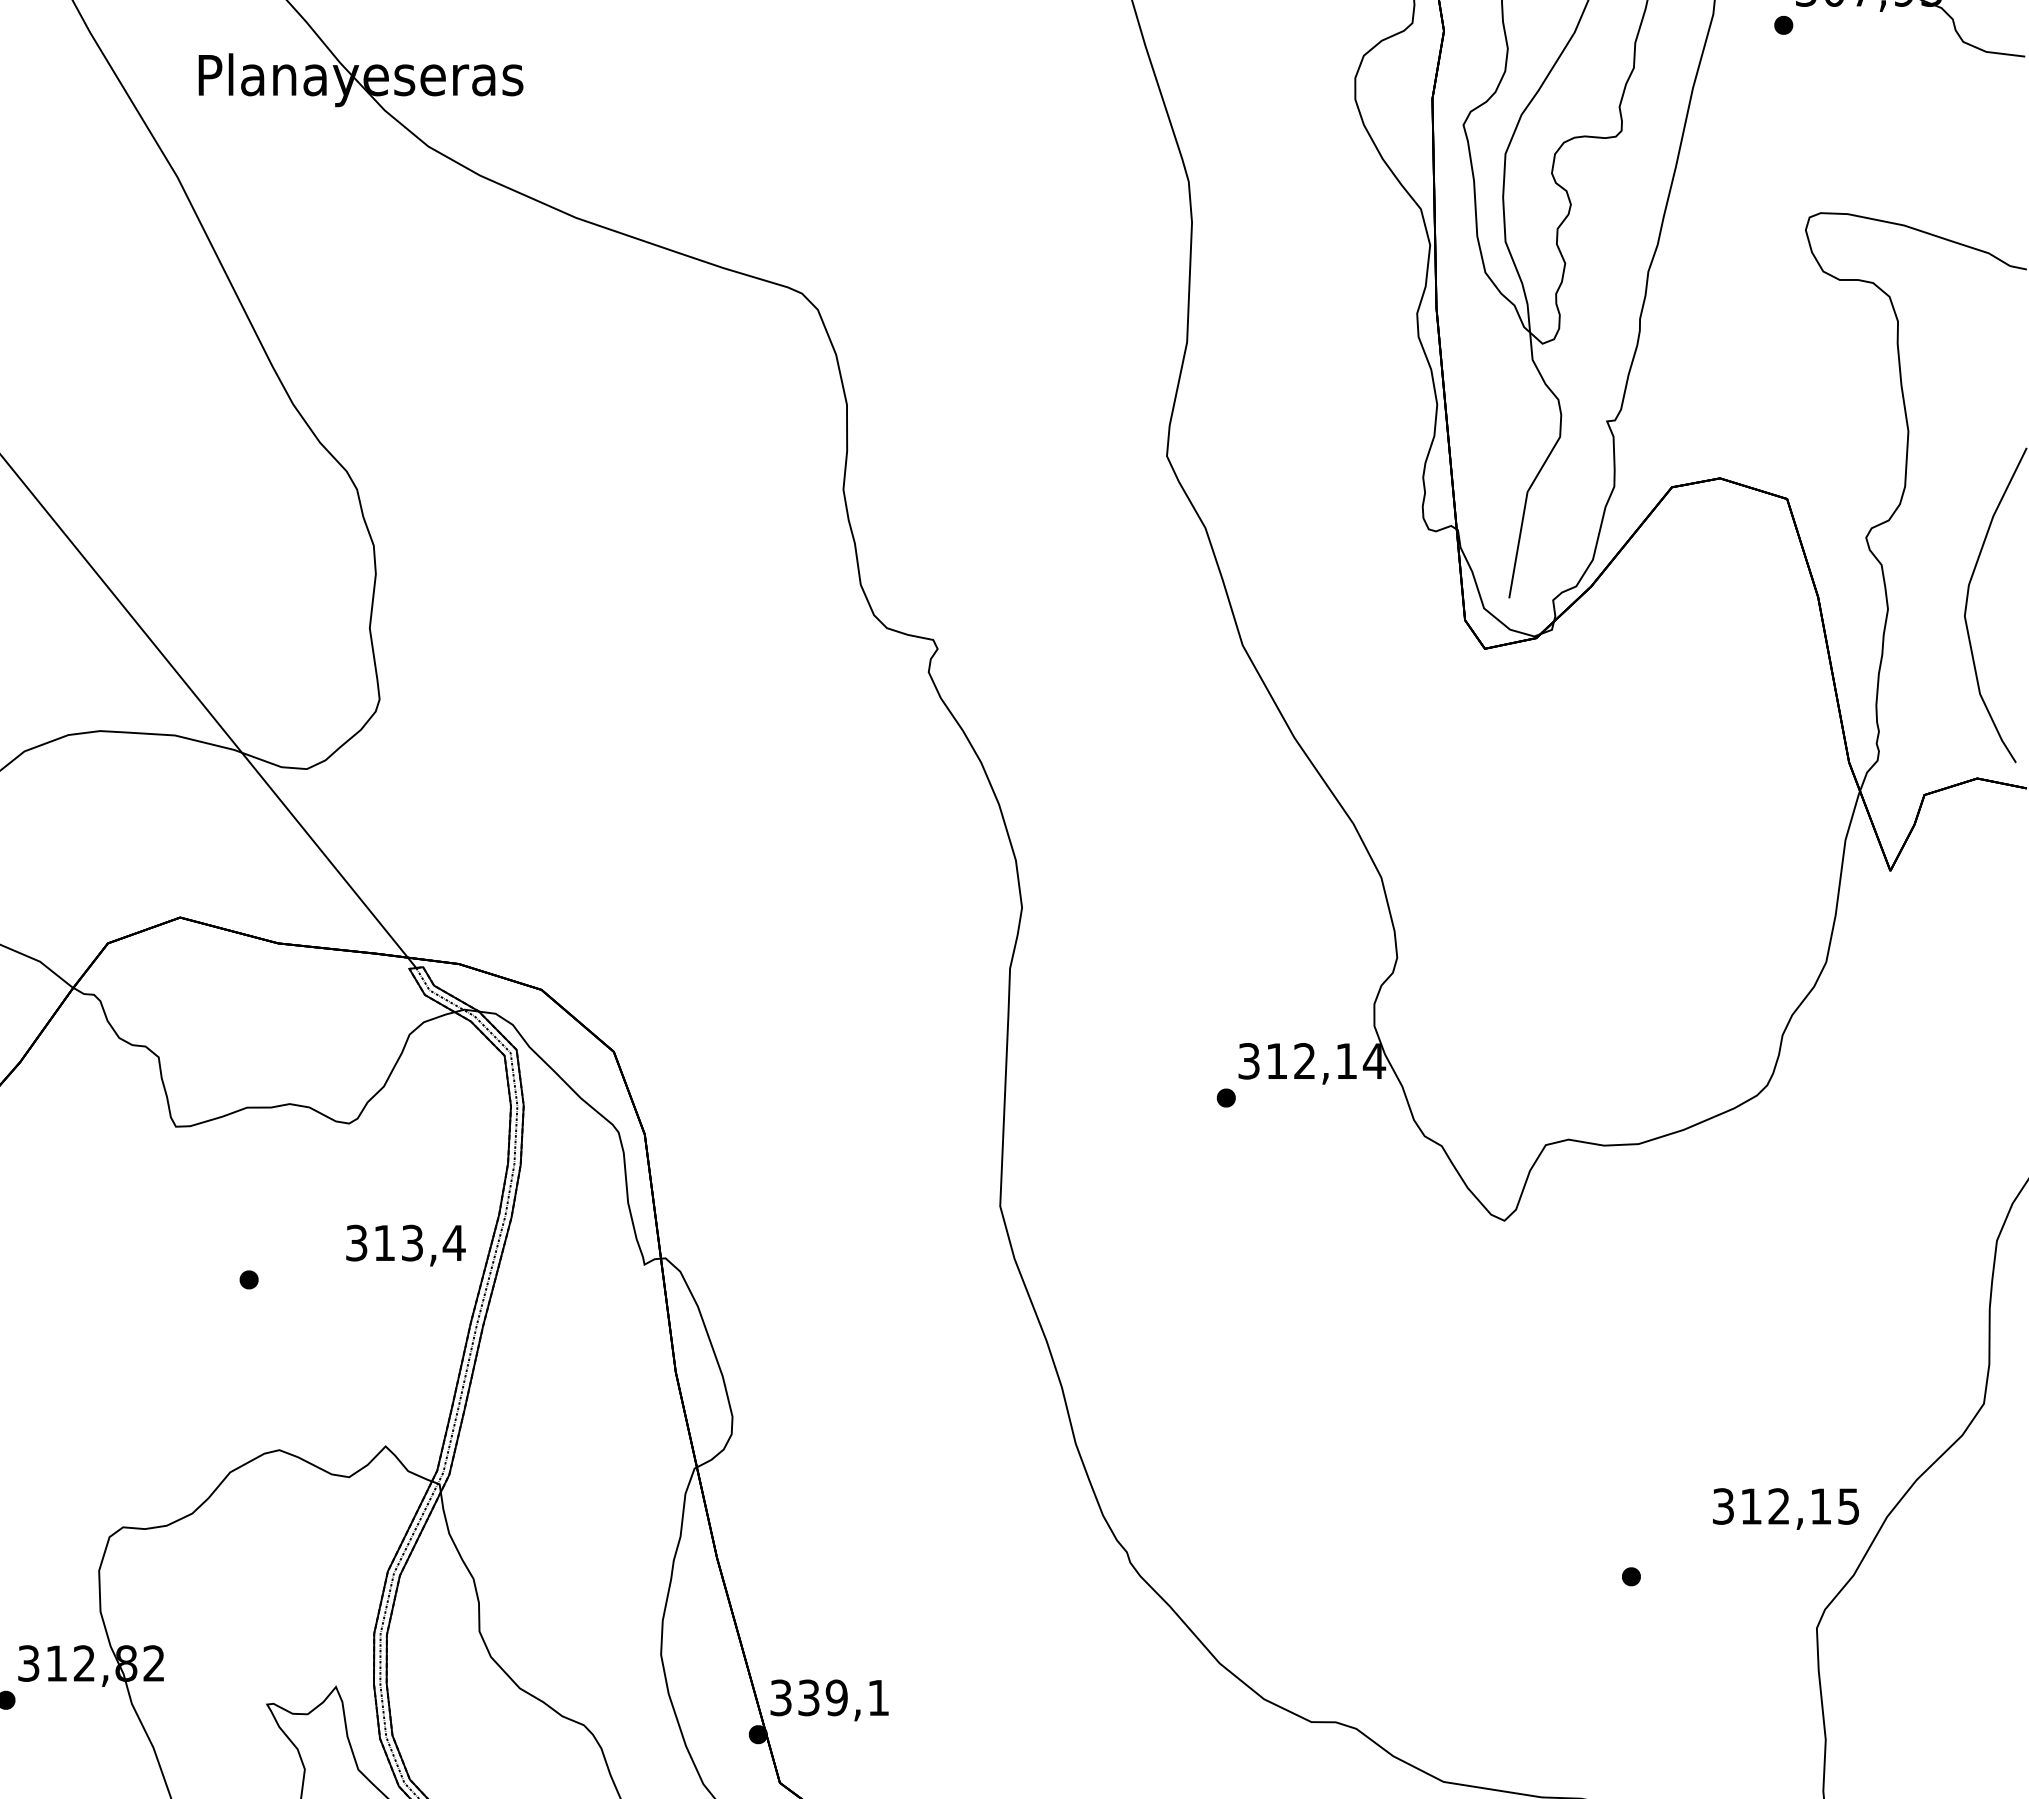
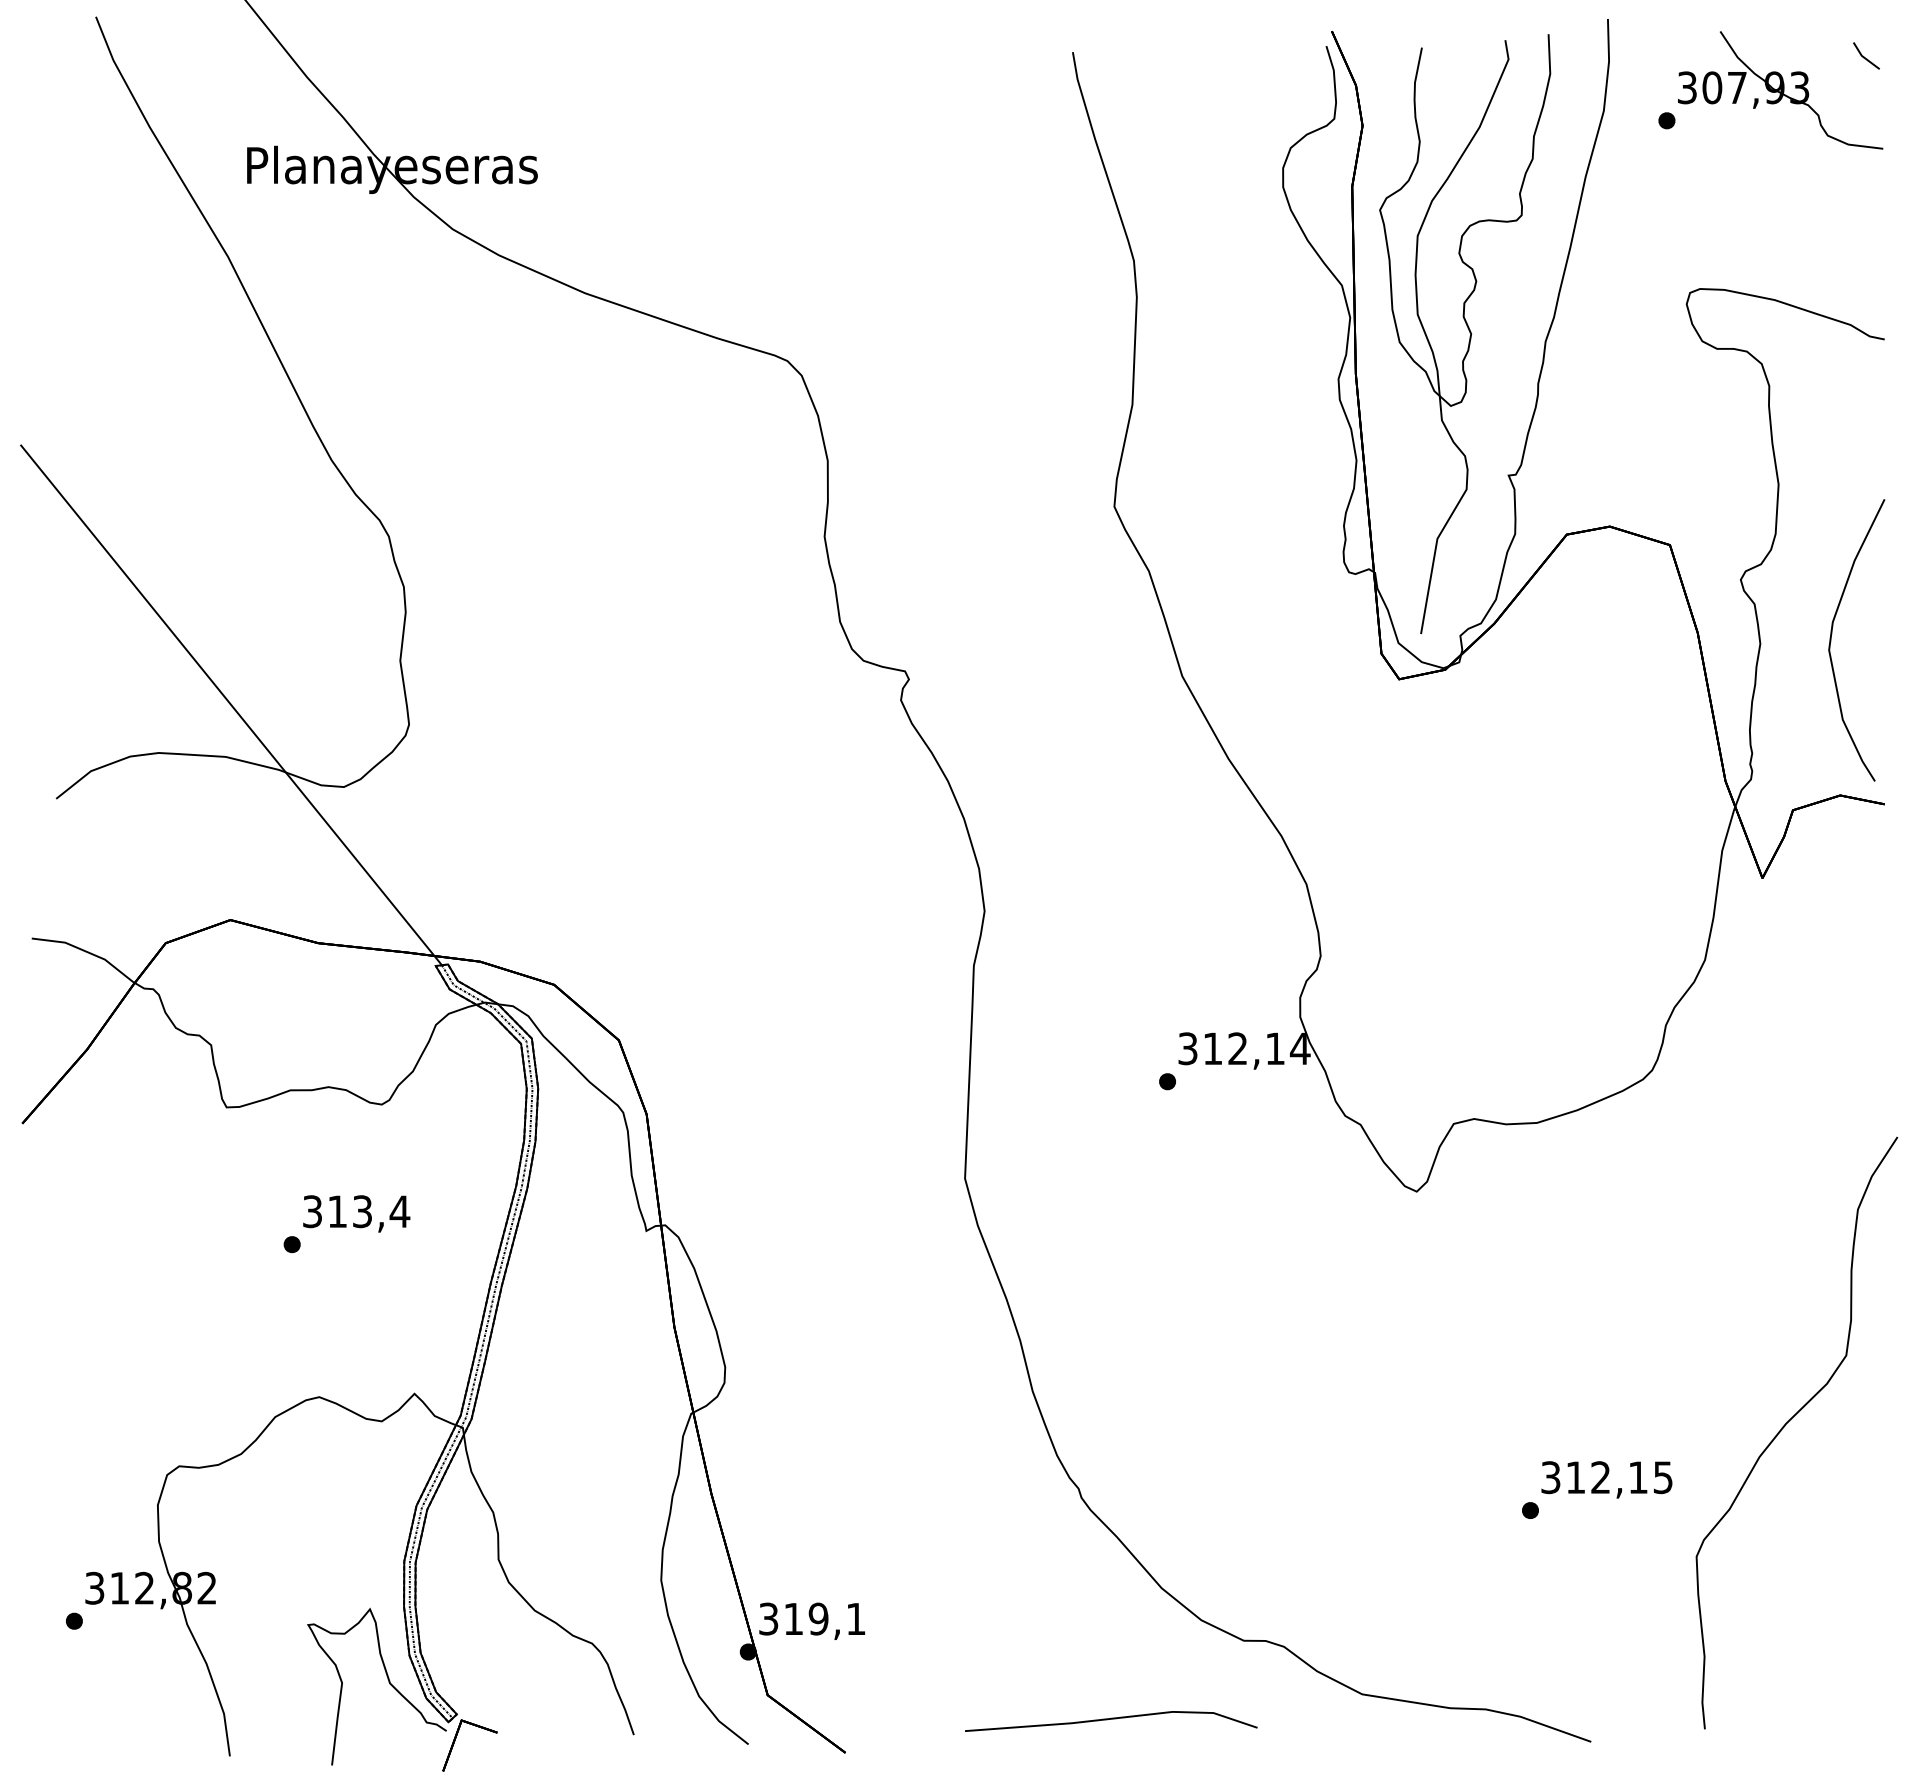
text: (405, 1245) -> (356, 1213), moved
text: (1785, 1508) -> (1606, 1479), moved
text: (808, 1697) -> (793, 1618), 339,1 -> 319,1

